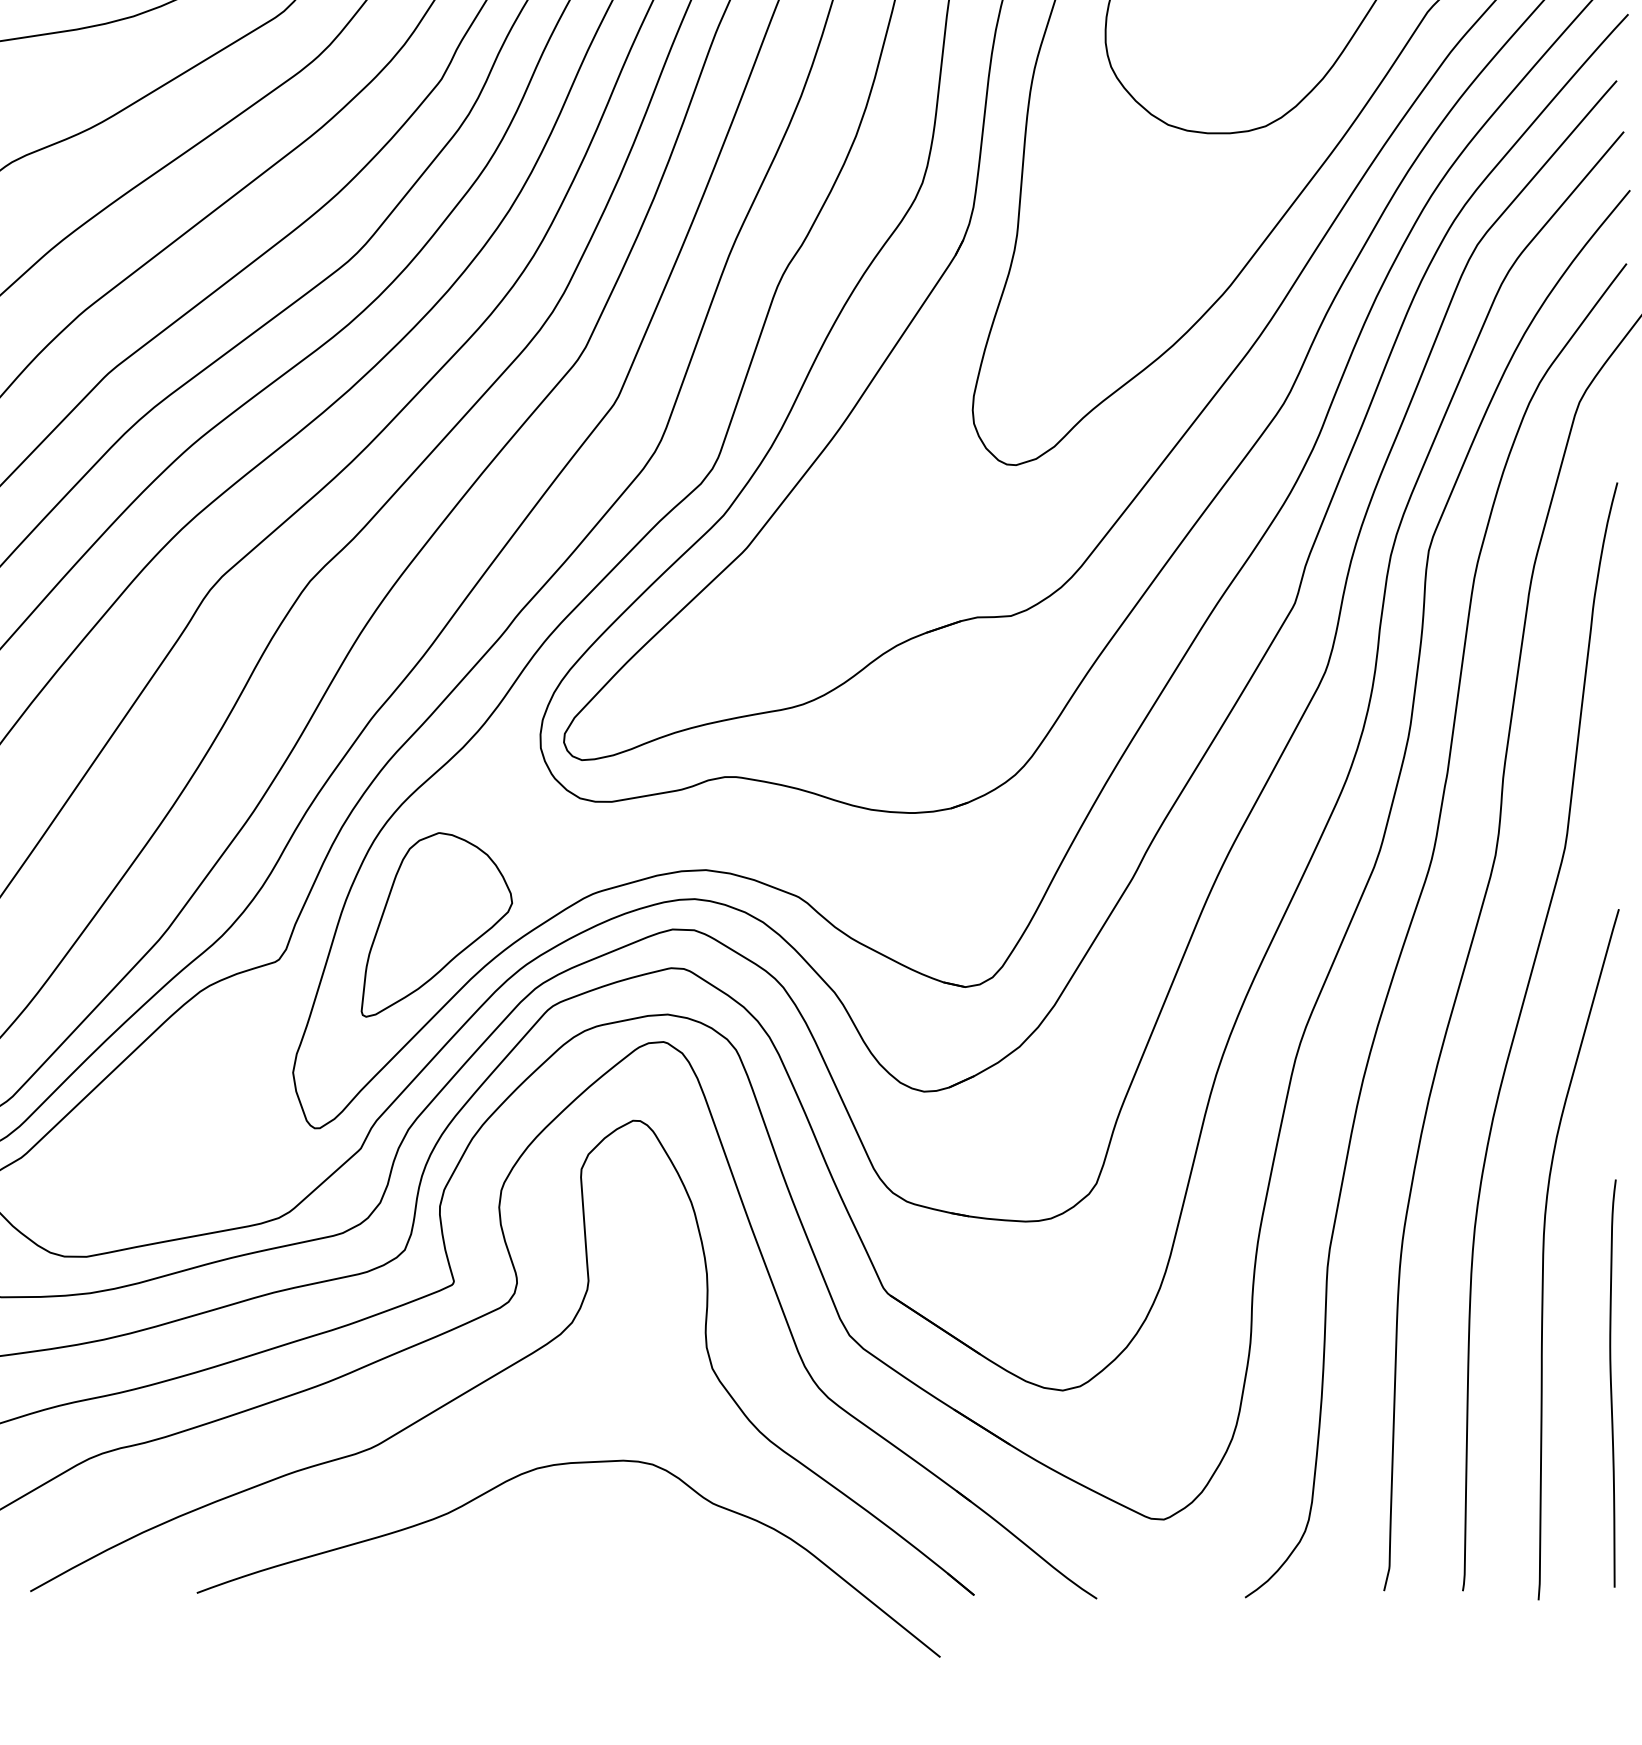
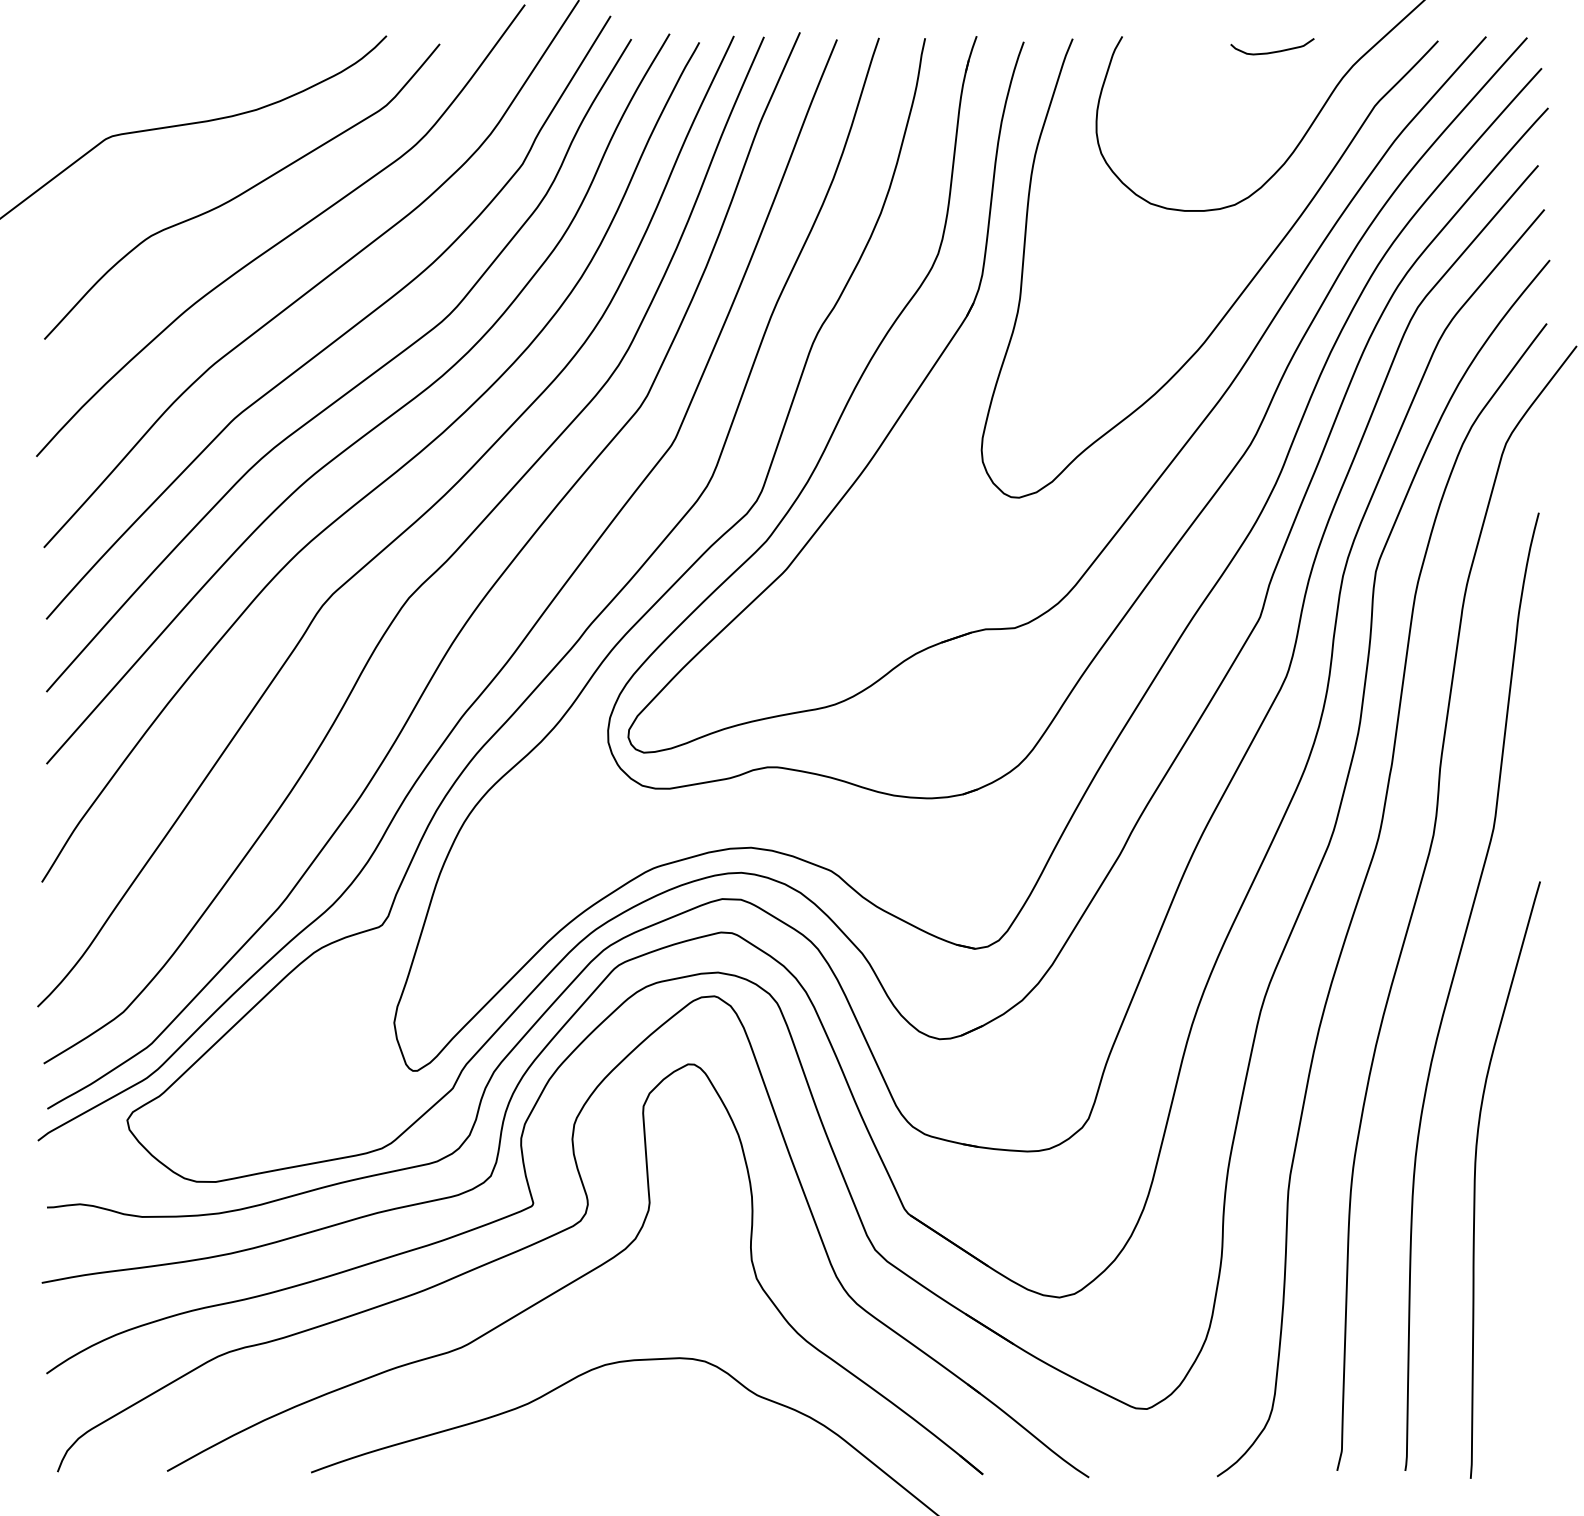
part: (436, 924) -> (518, 894), removed
curve: (1612, 1383) -> (1534, 1291), removed

